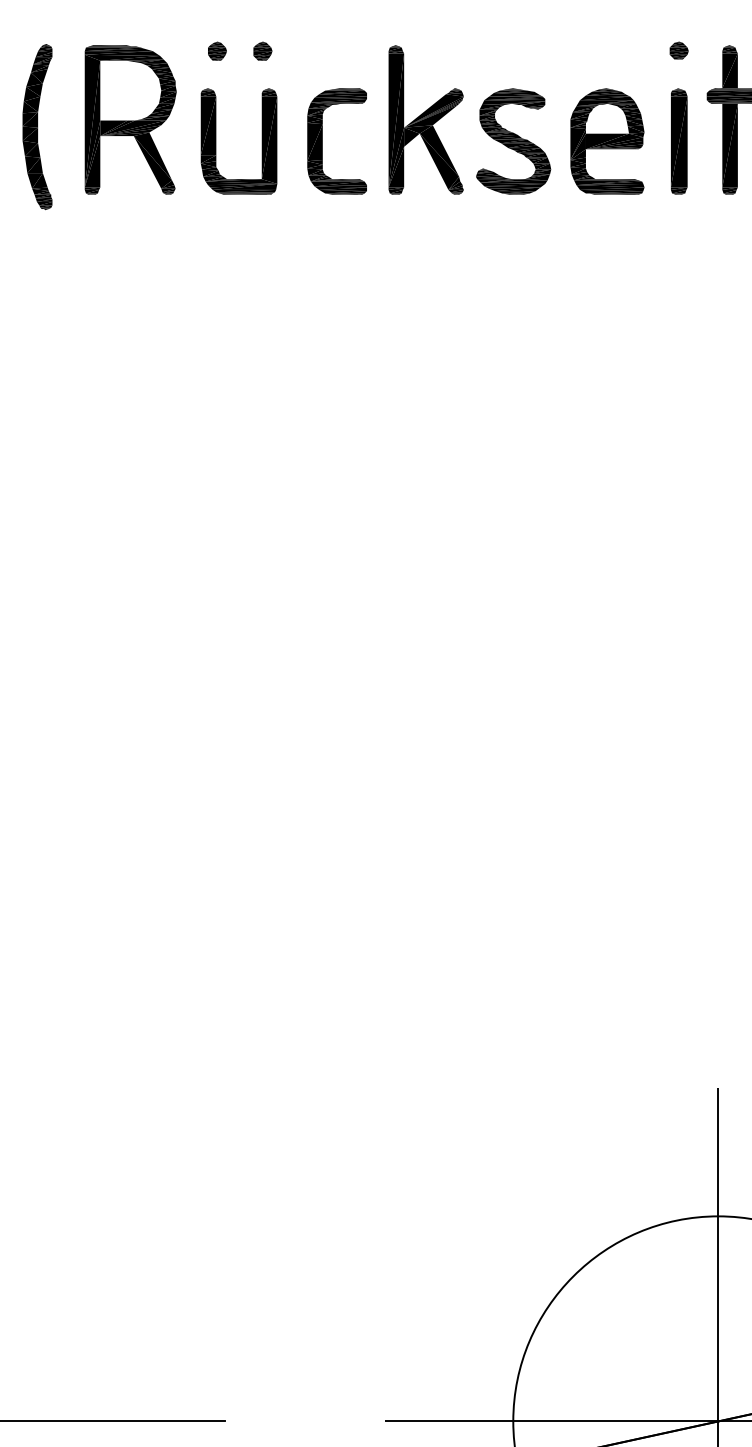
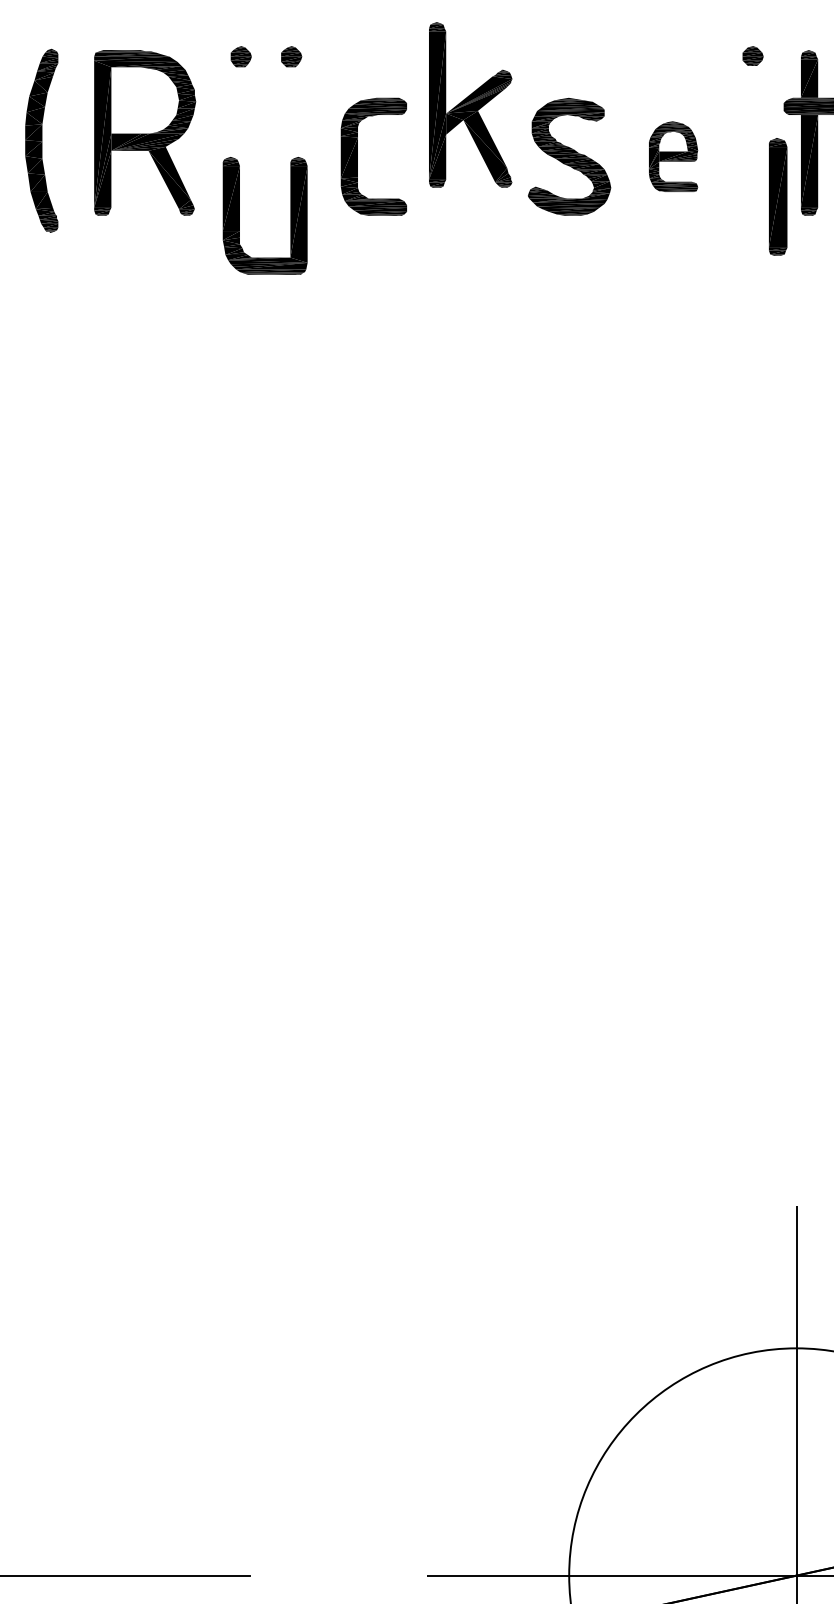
part: (426, 119) -> (470, 104), moved
part: (215, 141) -> (239, 215), moved
part: (607, 141) -> (673, 156), size x0.6
part: (679, 141) -> (778, 196), moved

